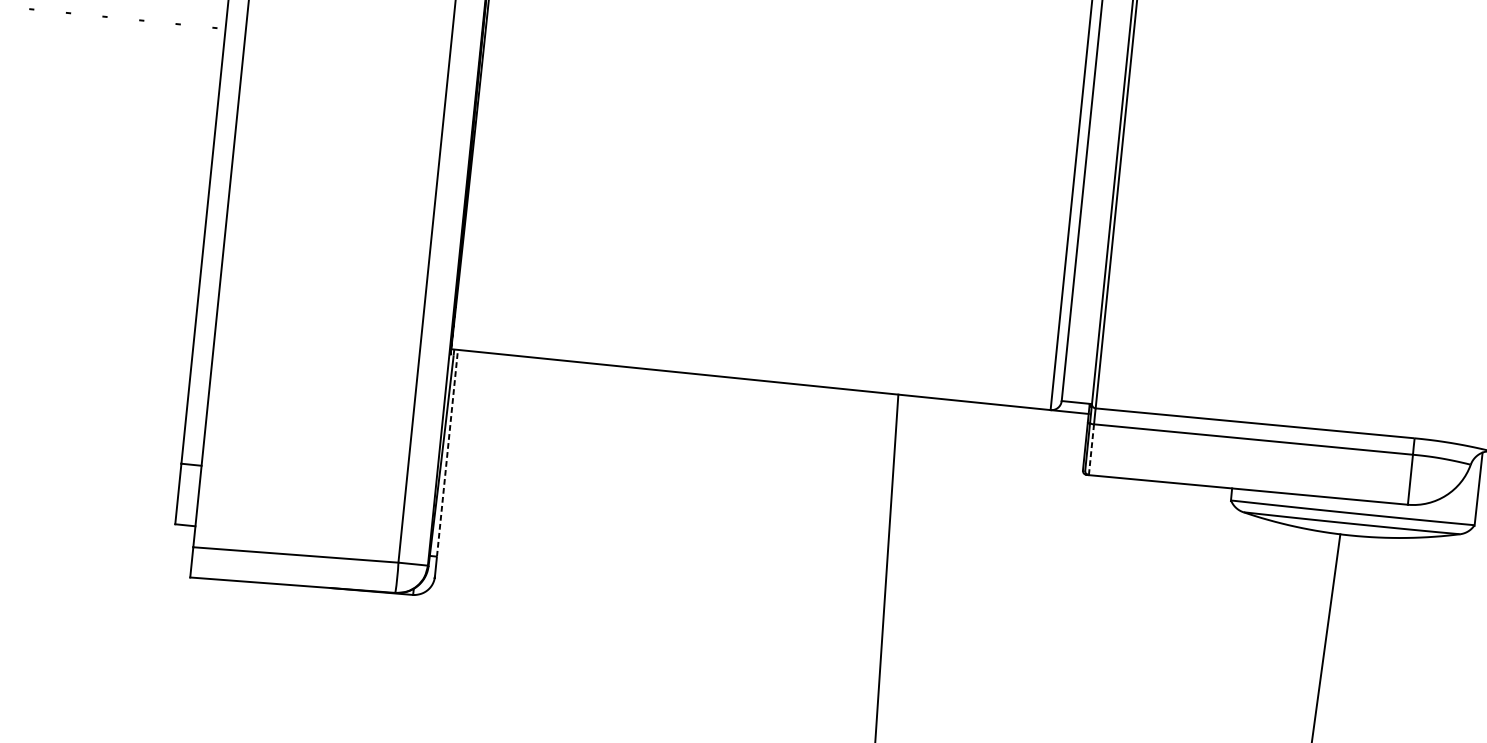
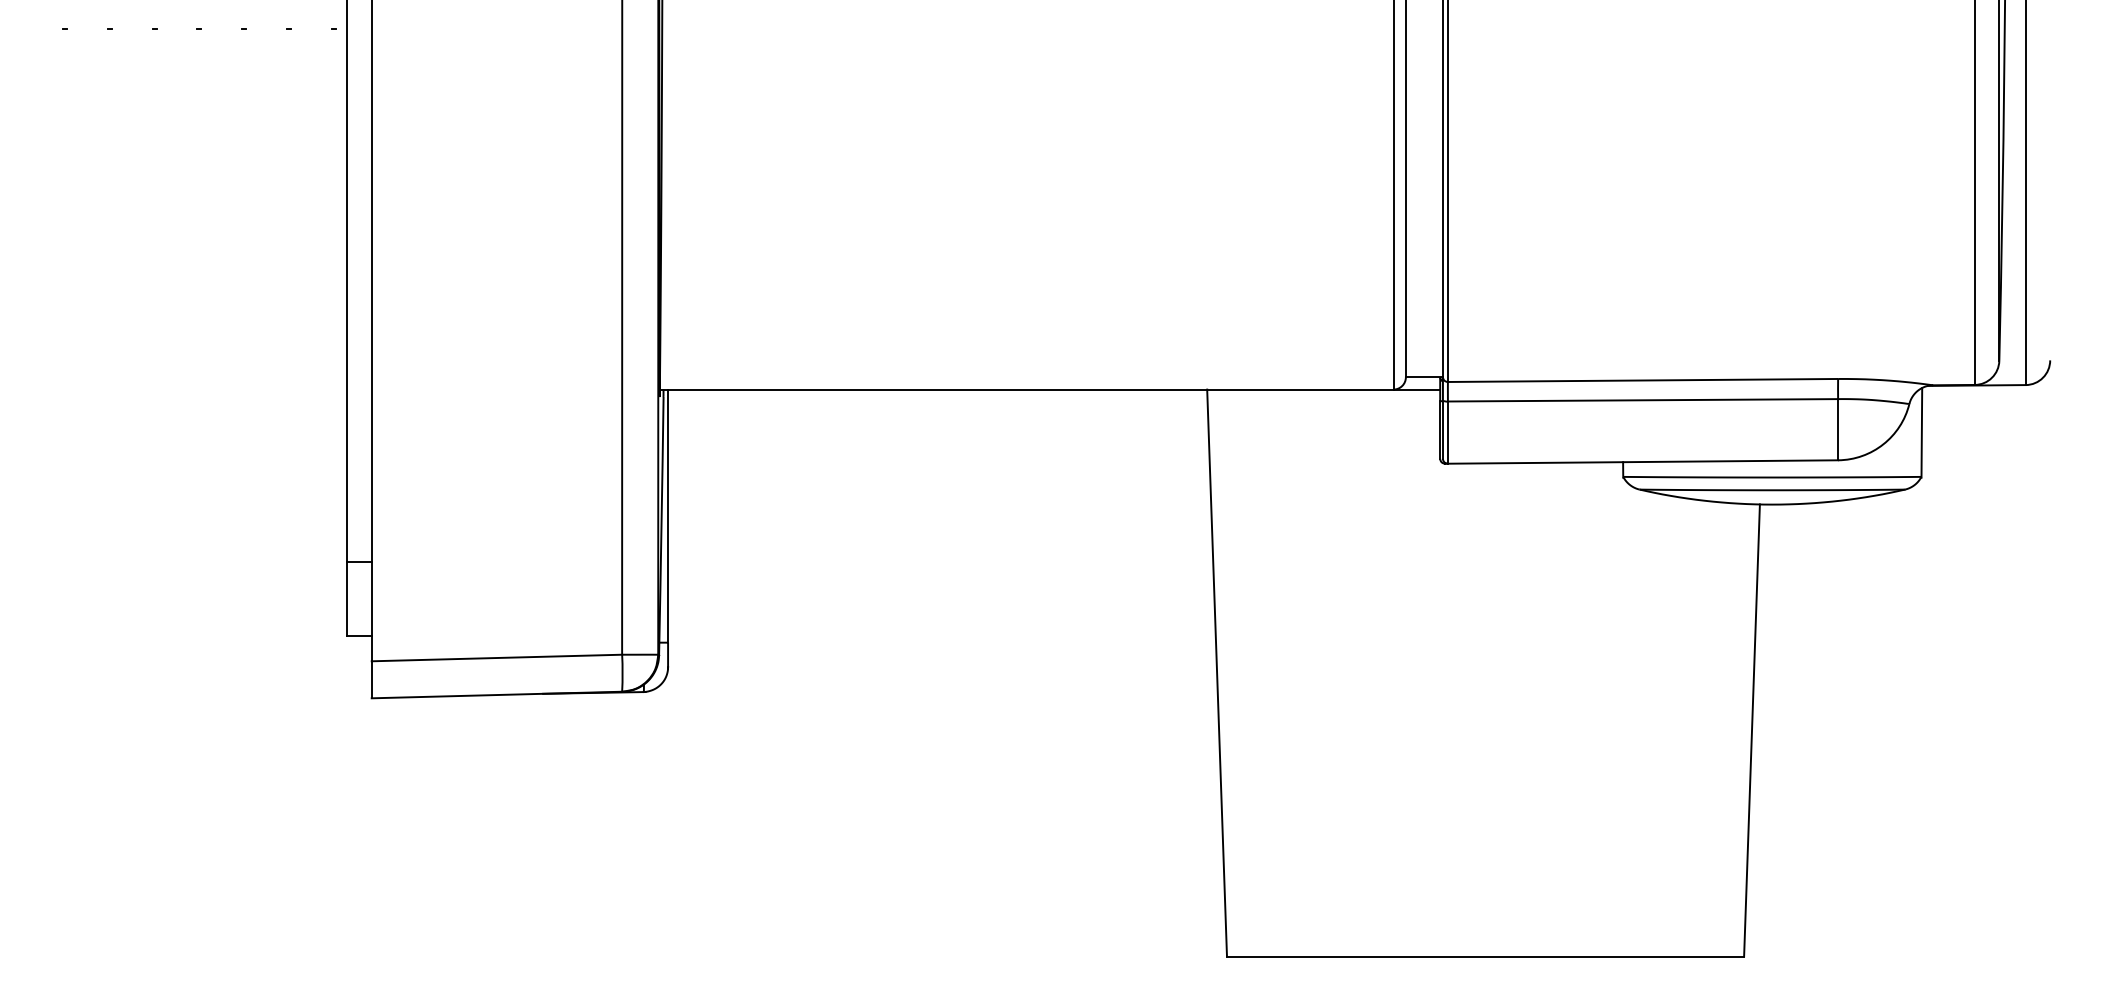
line: (1091, 450) -> (1447, 433), dashed -> solid
line: (447, 453) -> (668, 516), dashed -> solid

